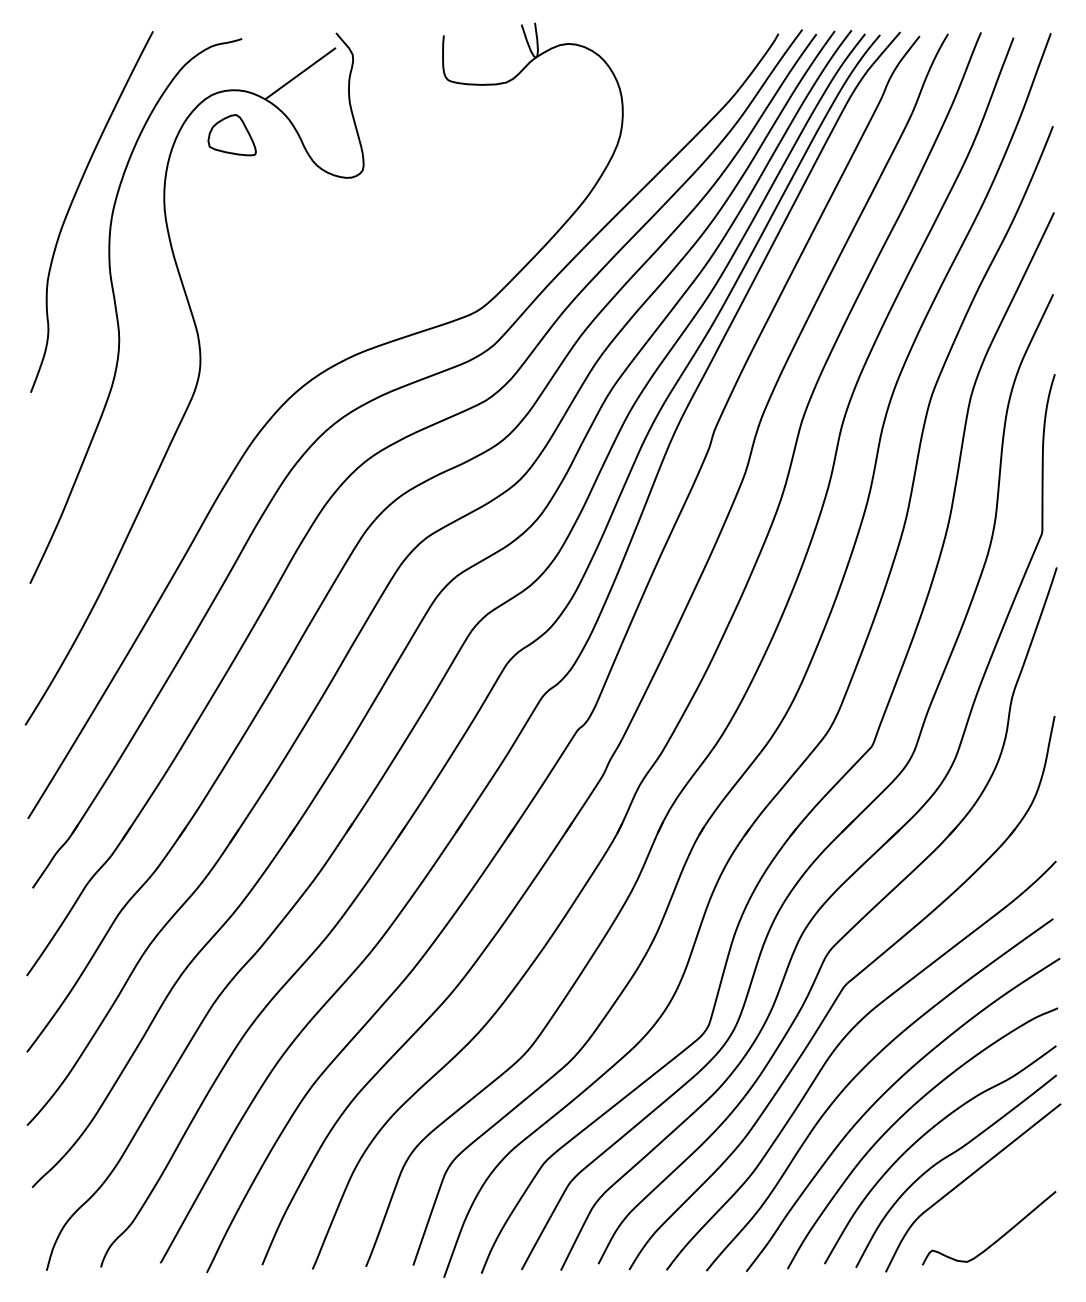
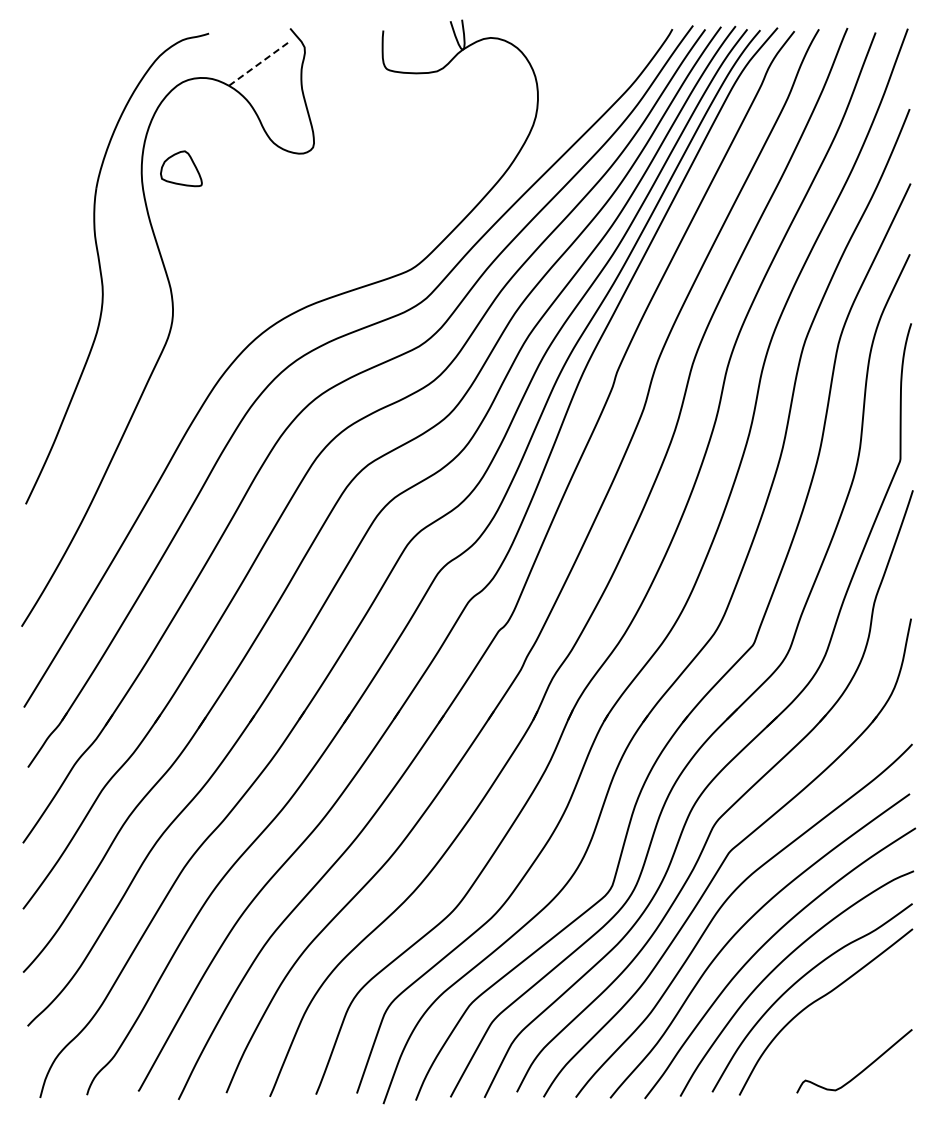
line: (300, 73) -> (259, 63), solid -> dashed
part: (232, 134) -> (181, 168), moved
curve: (73, 201) -> (63, 174), removed
curve: (965, 1181) -> (834, 1020), removed

